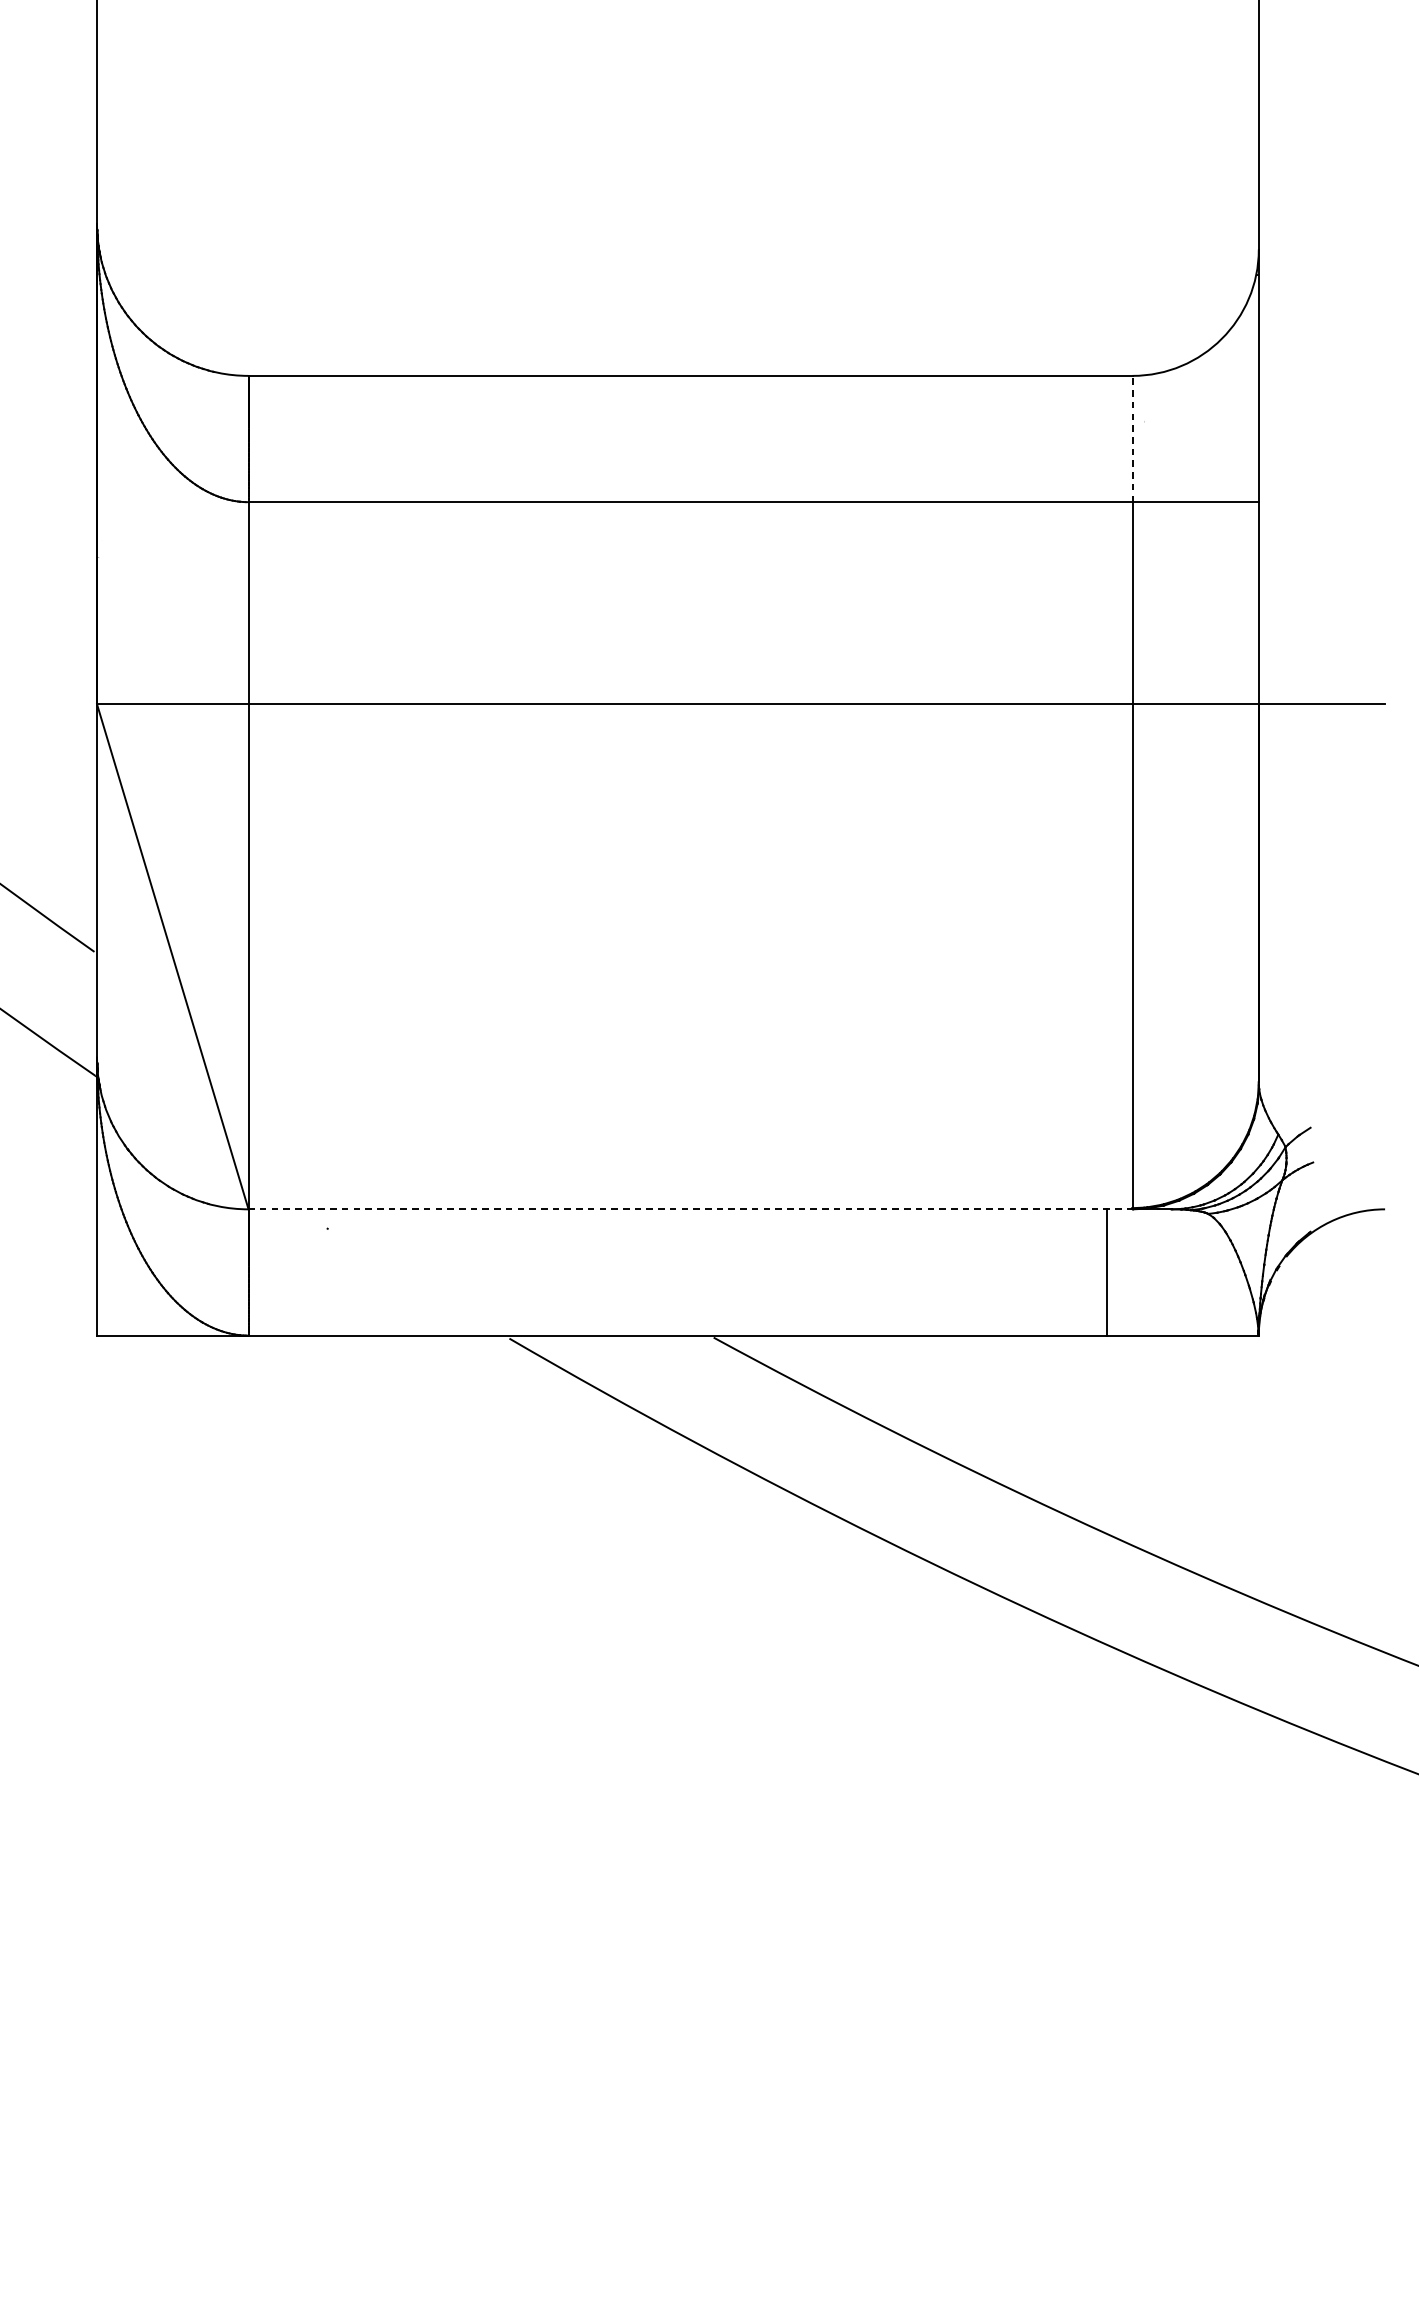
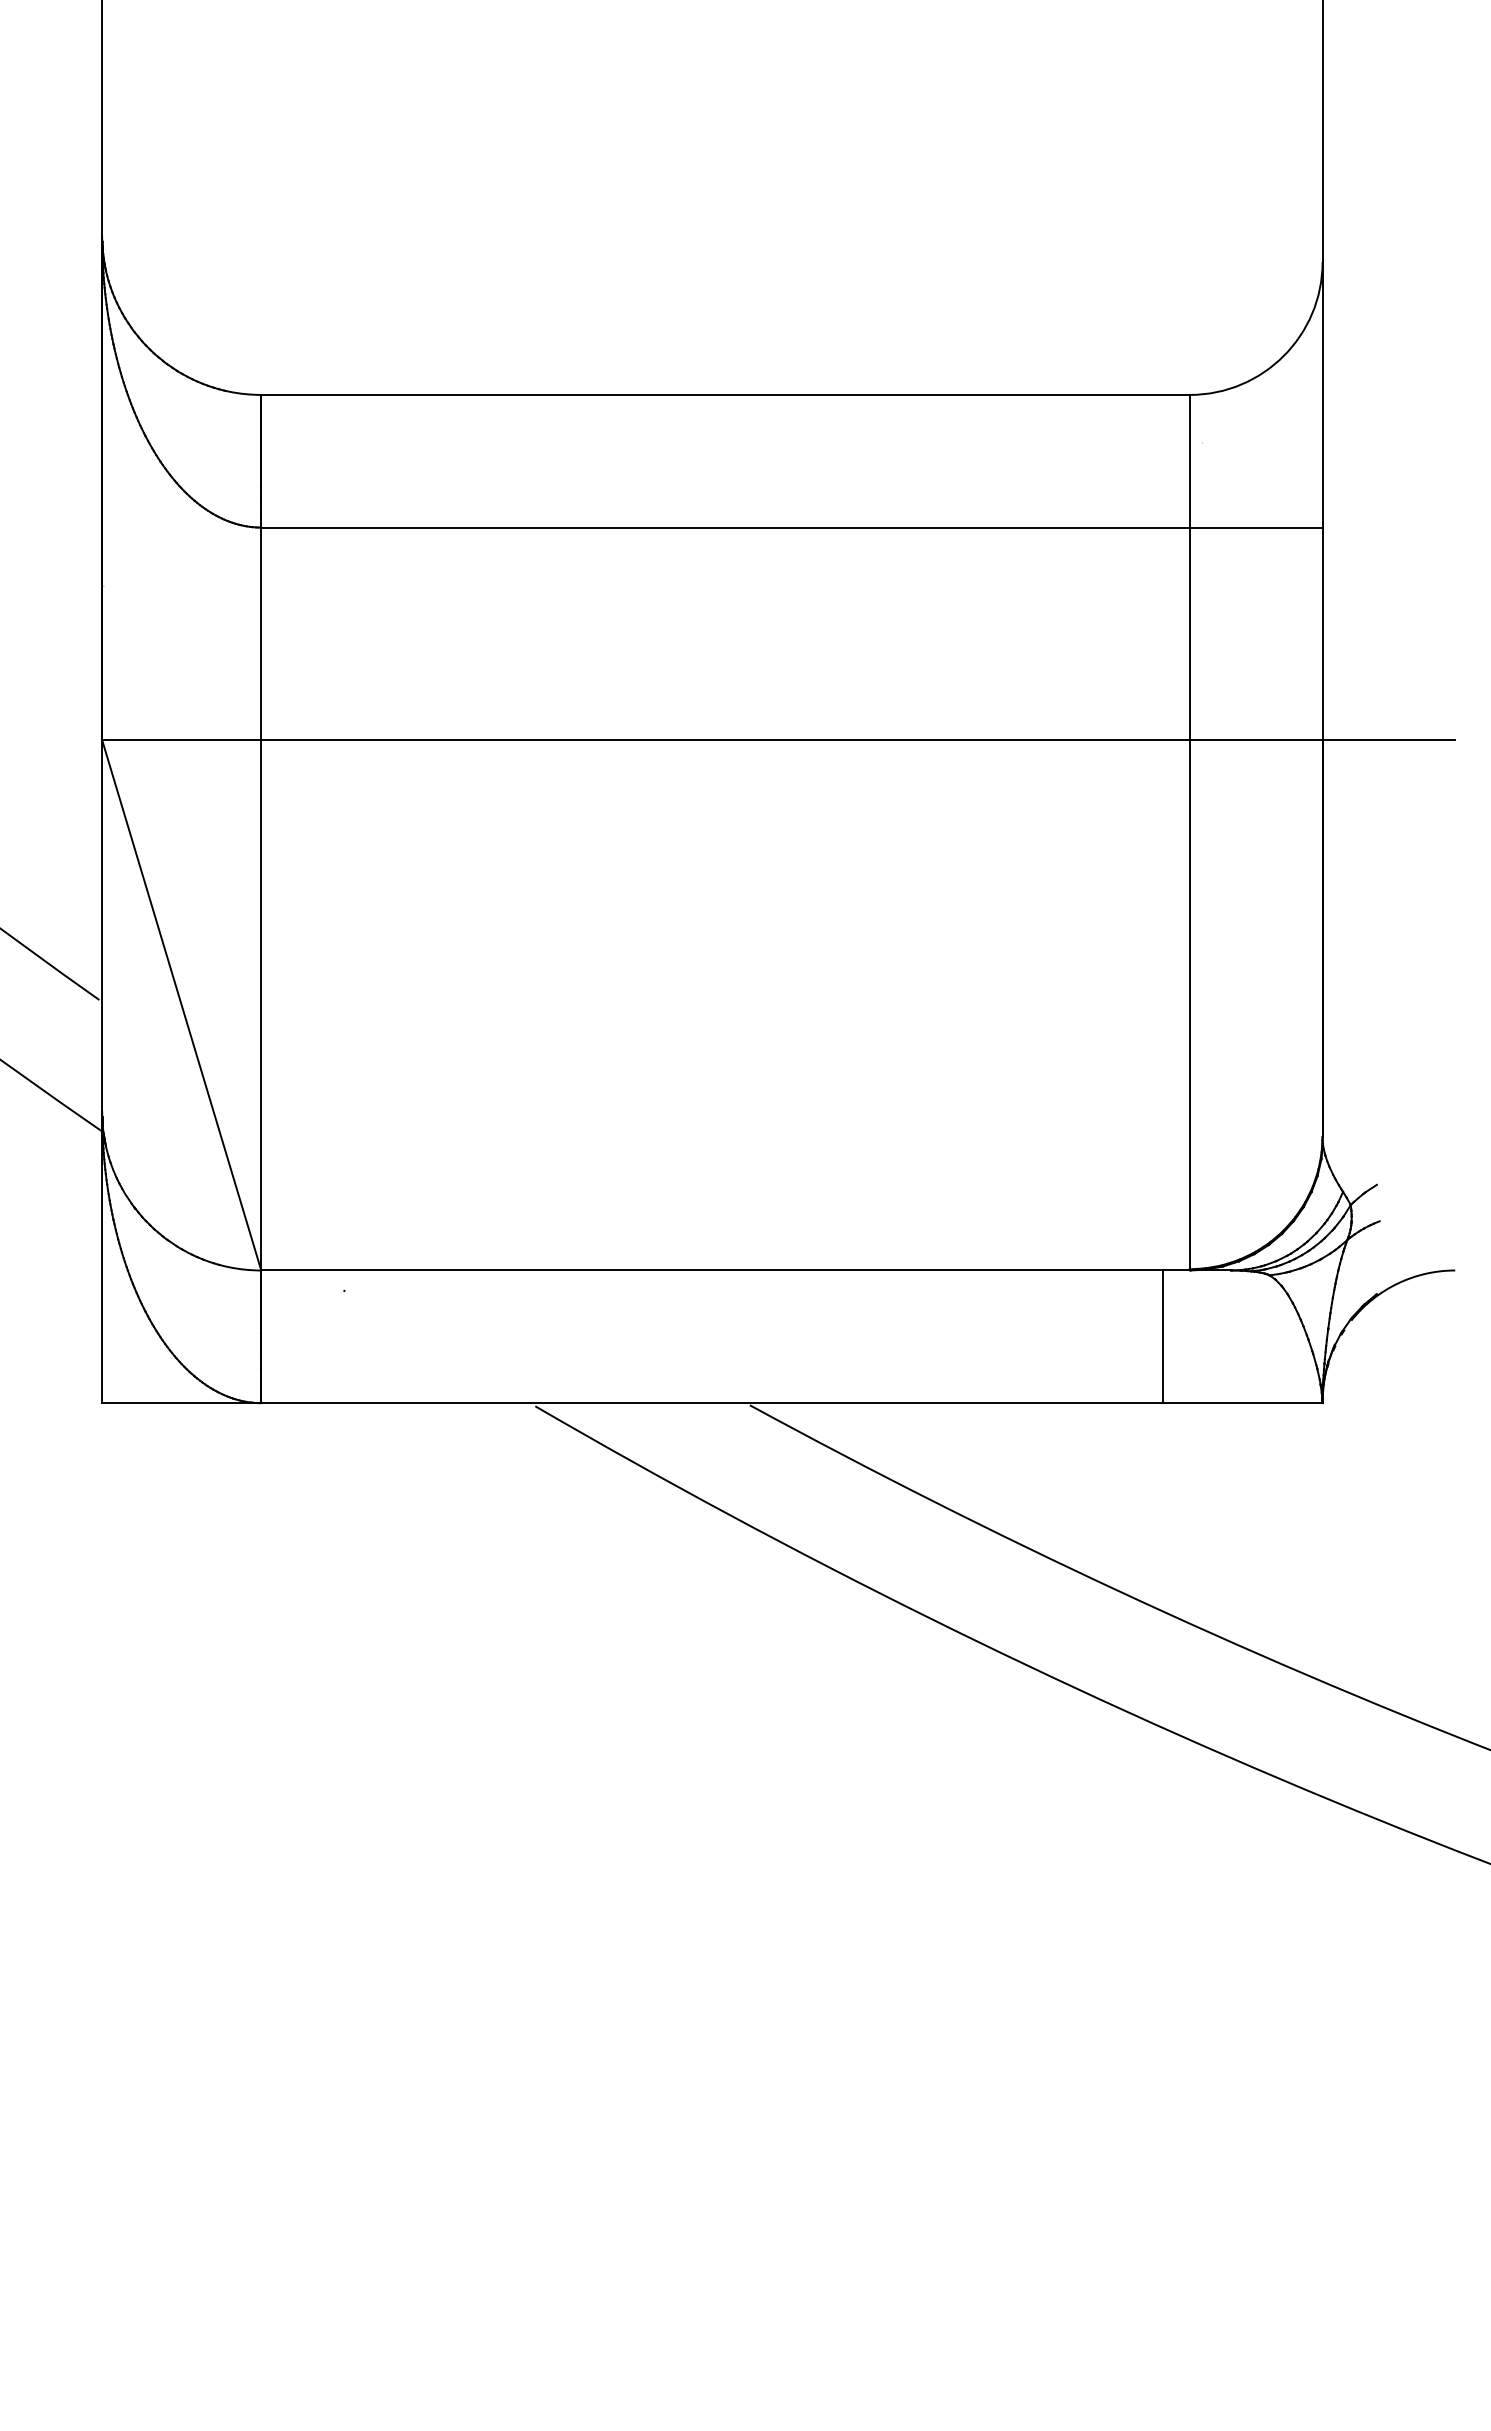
line: (1132, 438) -> (1189, 460), dashed -> solid
line: (691, 1209) -> (726, 1270), dashed -> solid

